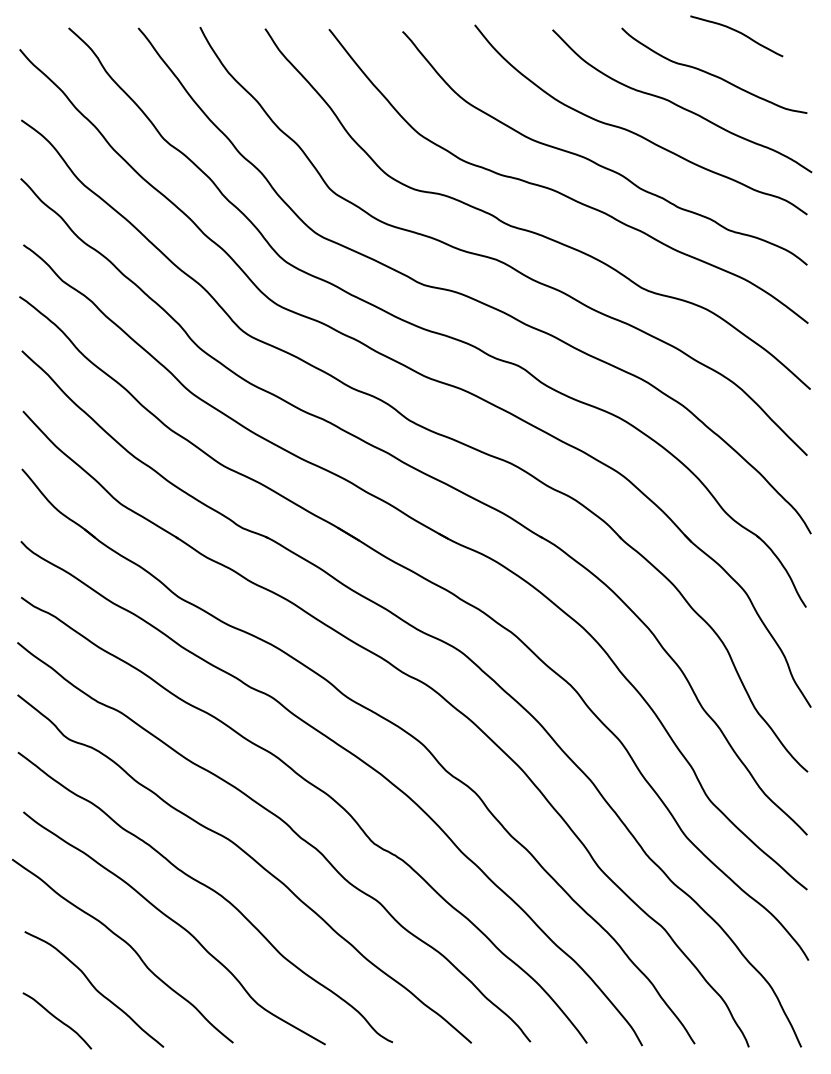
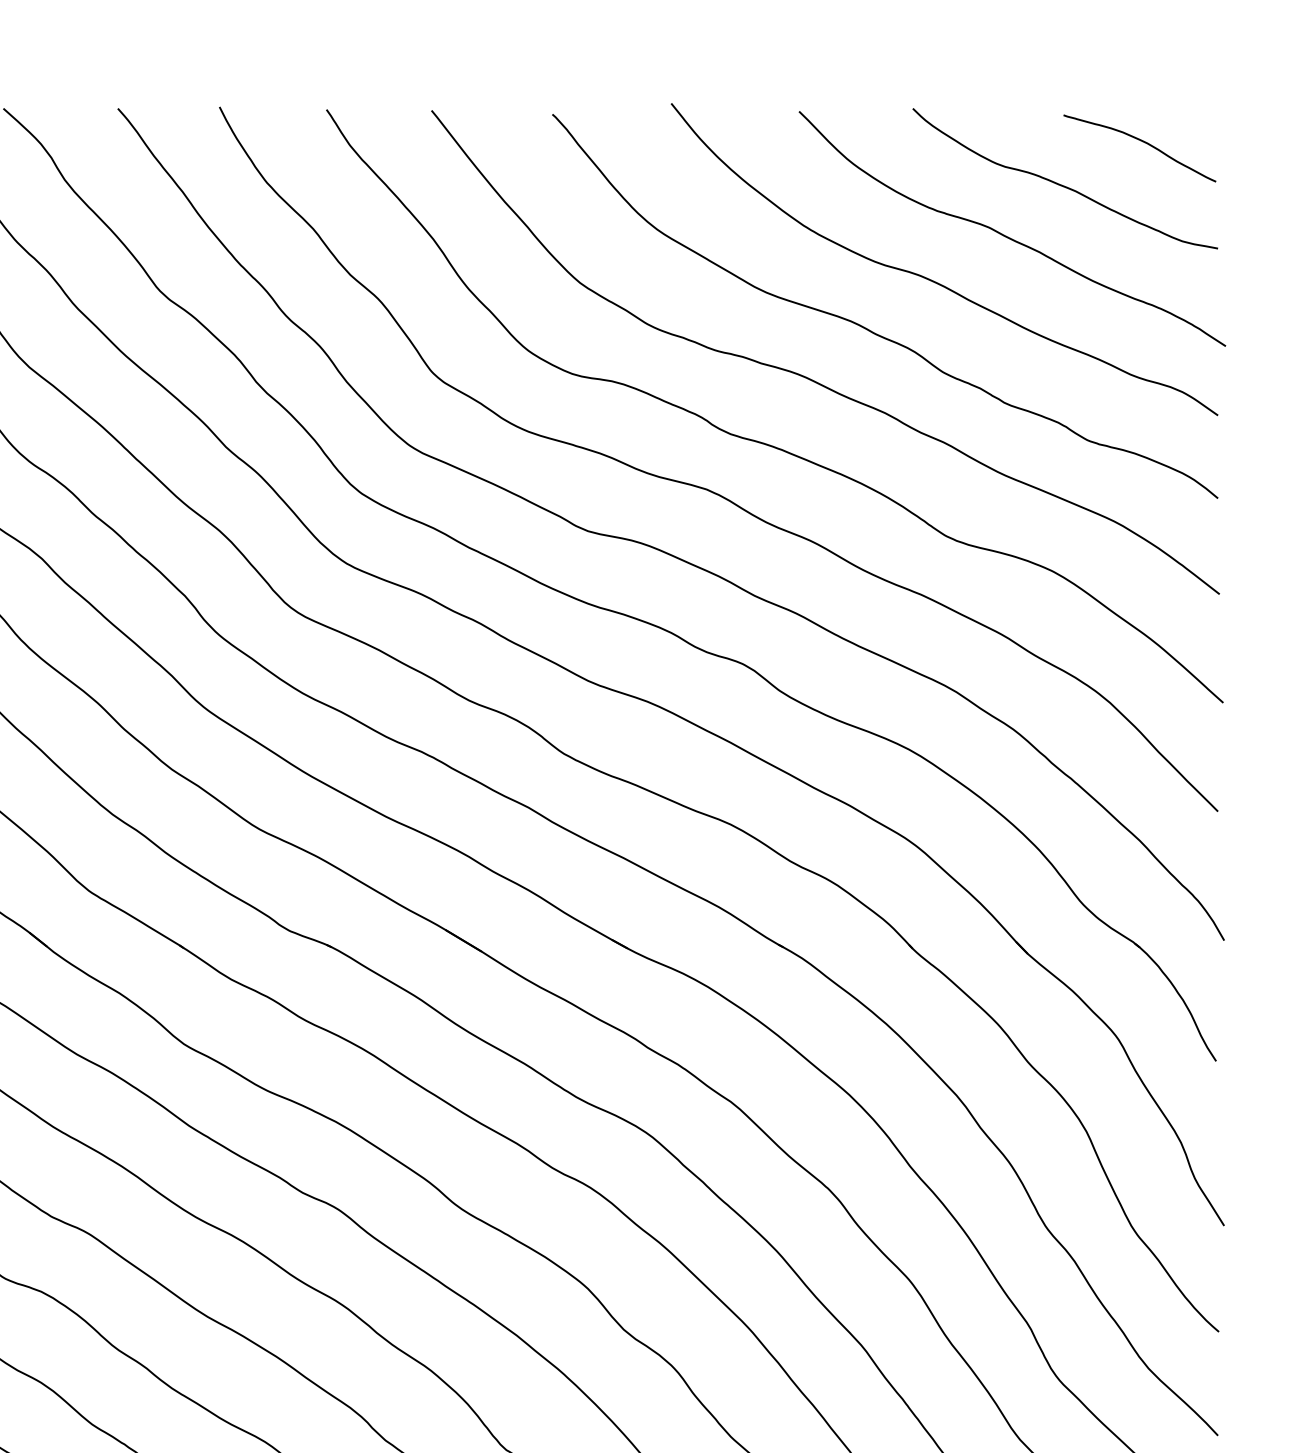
curve: (737, 32) -> (1141, 142), moved

